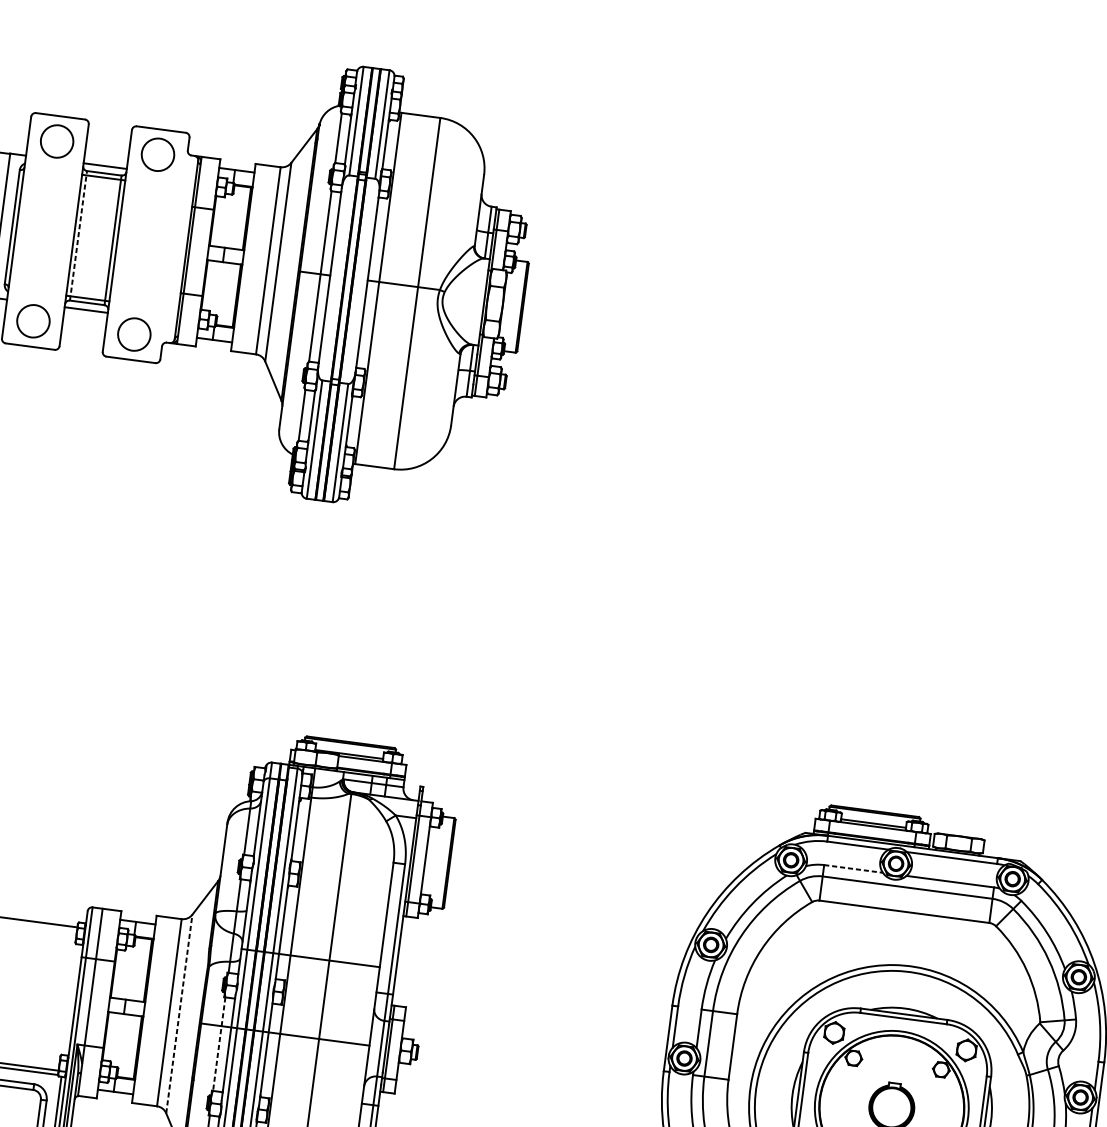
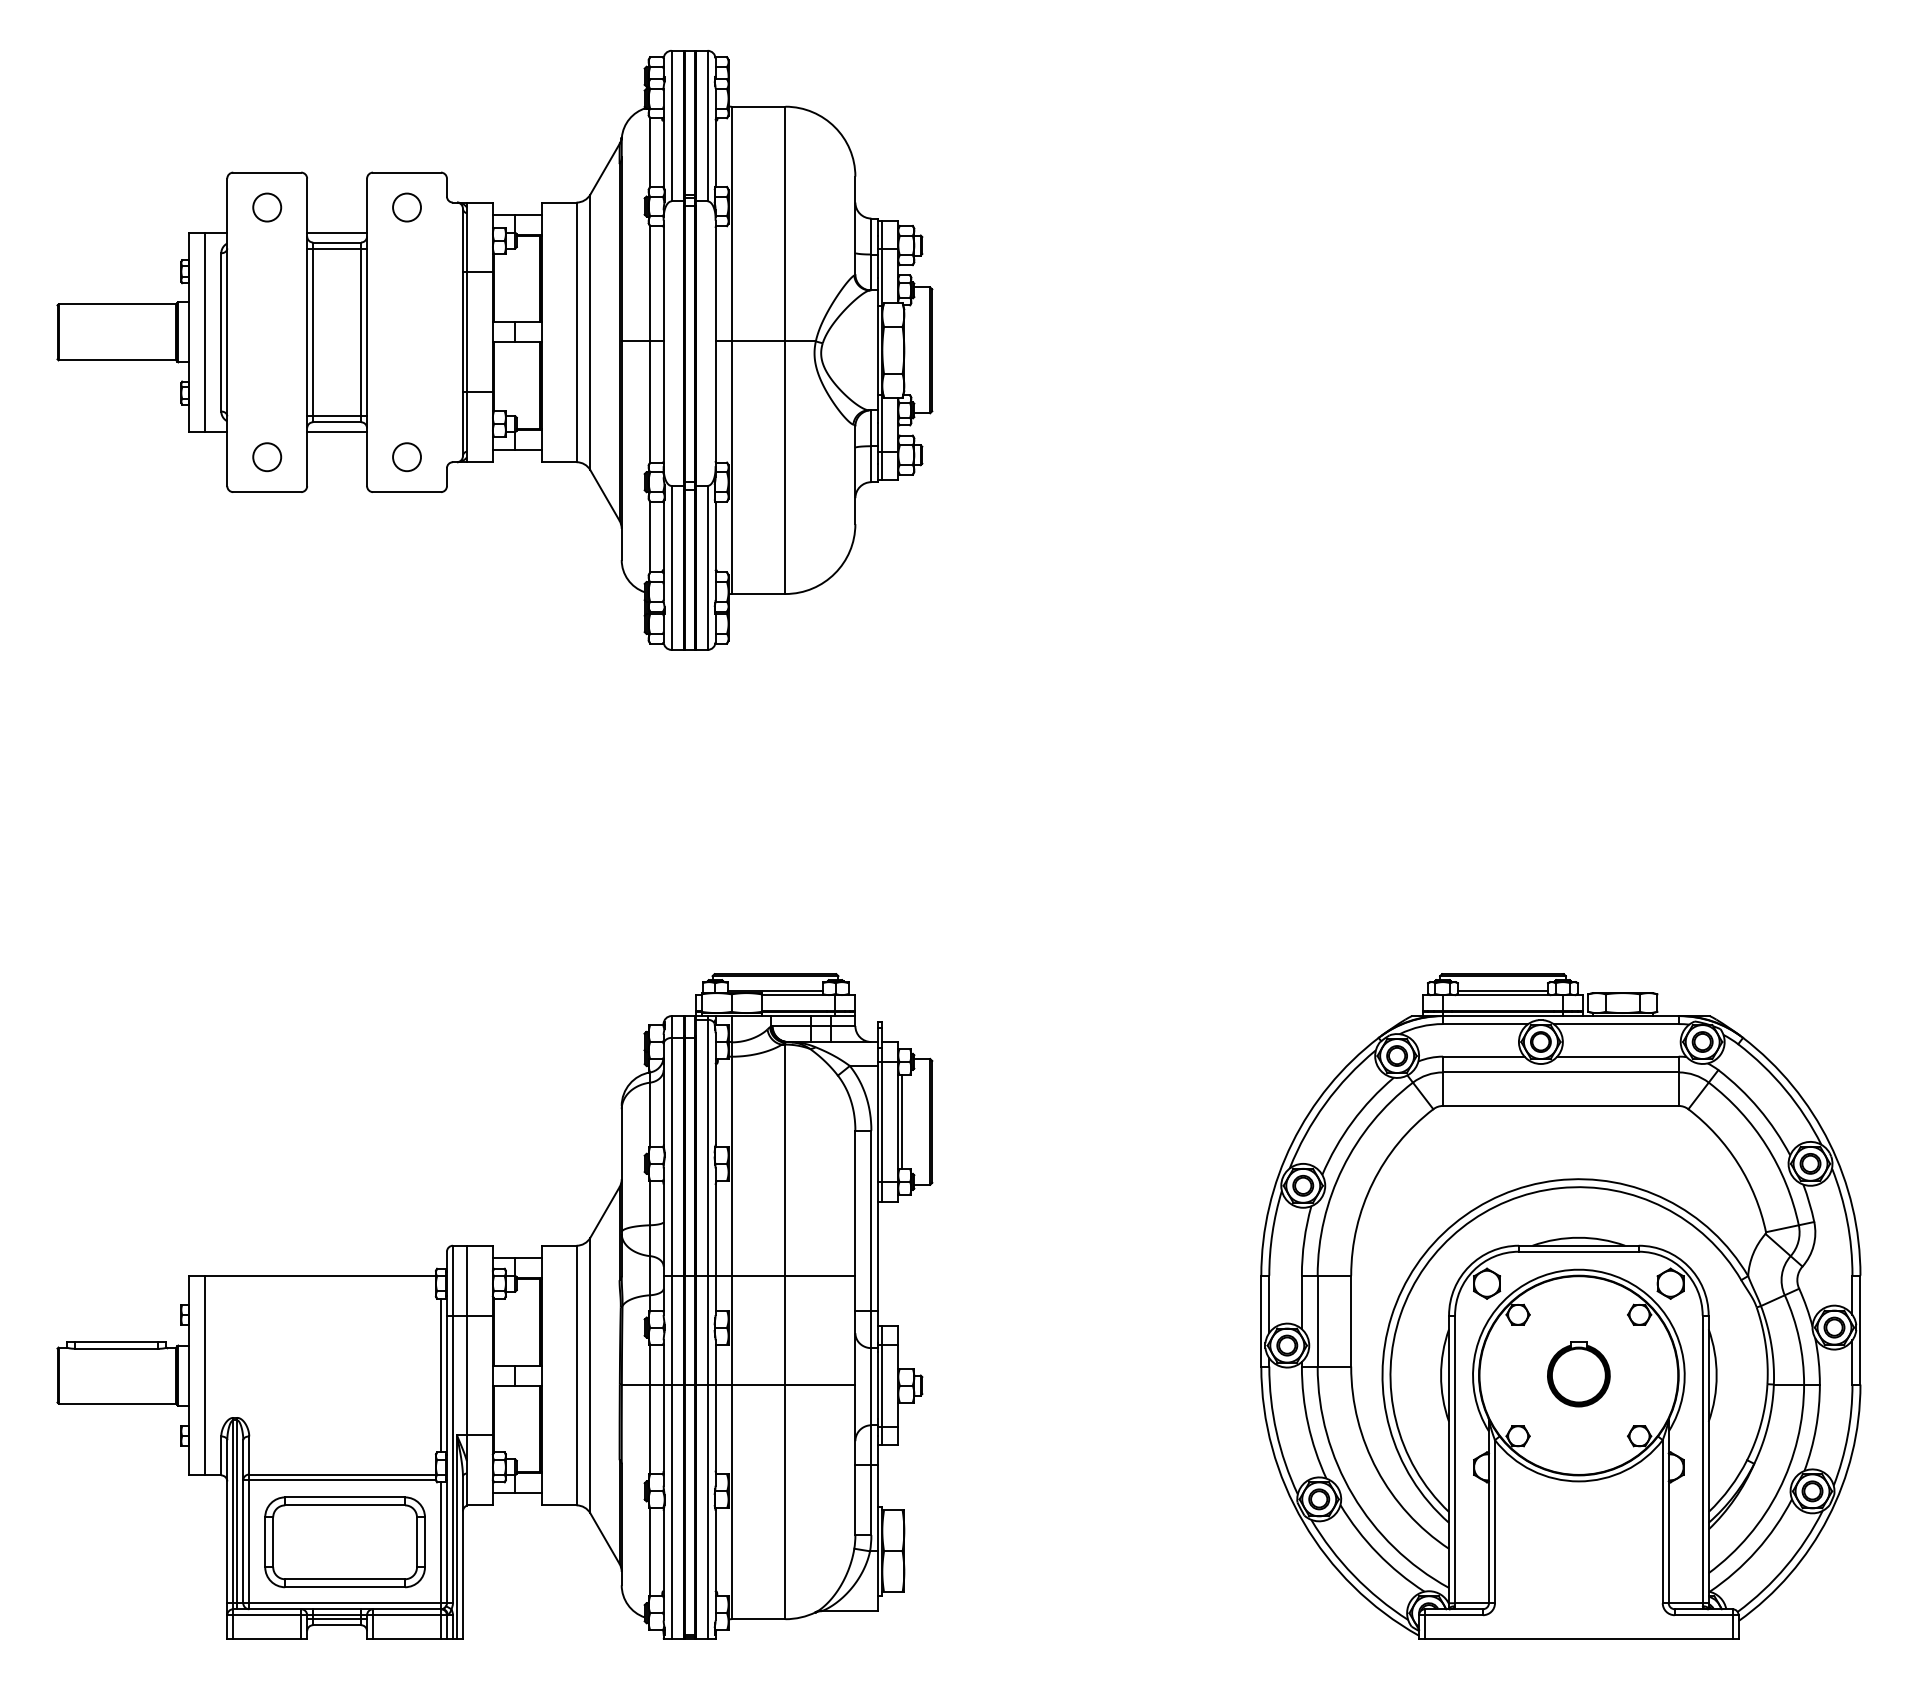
circle: (57, 141) -> (267, 207), size x0.62
circle: (157, 154) -> (406, 207), size x0.62
line: (78, 235) -> (313, 332), dashed -> solid
circle: (33, 321) -> (267, 457), size x0.62
circle: (133, 334) -> (406, 457), size x0.62
line: (428, 860) -> (902, 1121), added
line: (853, 868) -> (1483, 1056), dashed -> solid
line: (71, 999) -> (440, 1375), added
line: (179, 1013) -> (590, 1375), dashed -> solid
line: (219, 1044) -> (650, 1409), dashed -> solid

